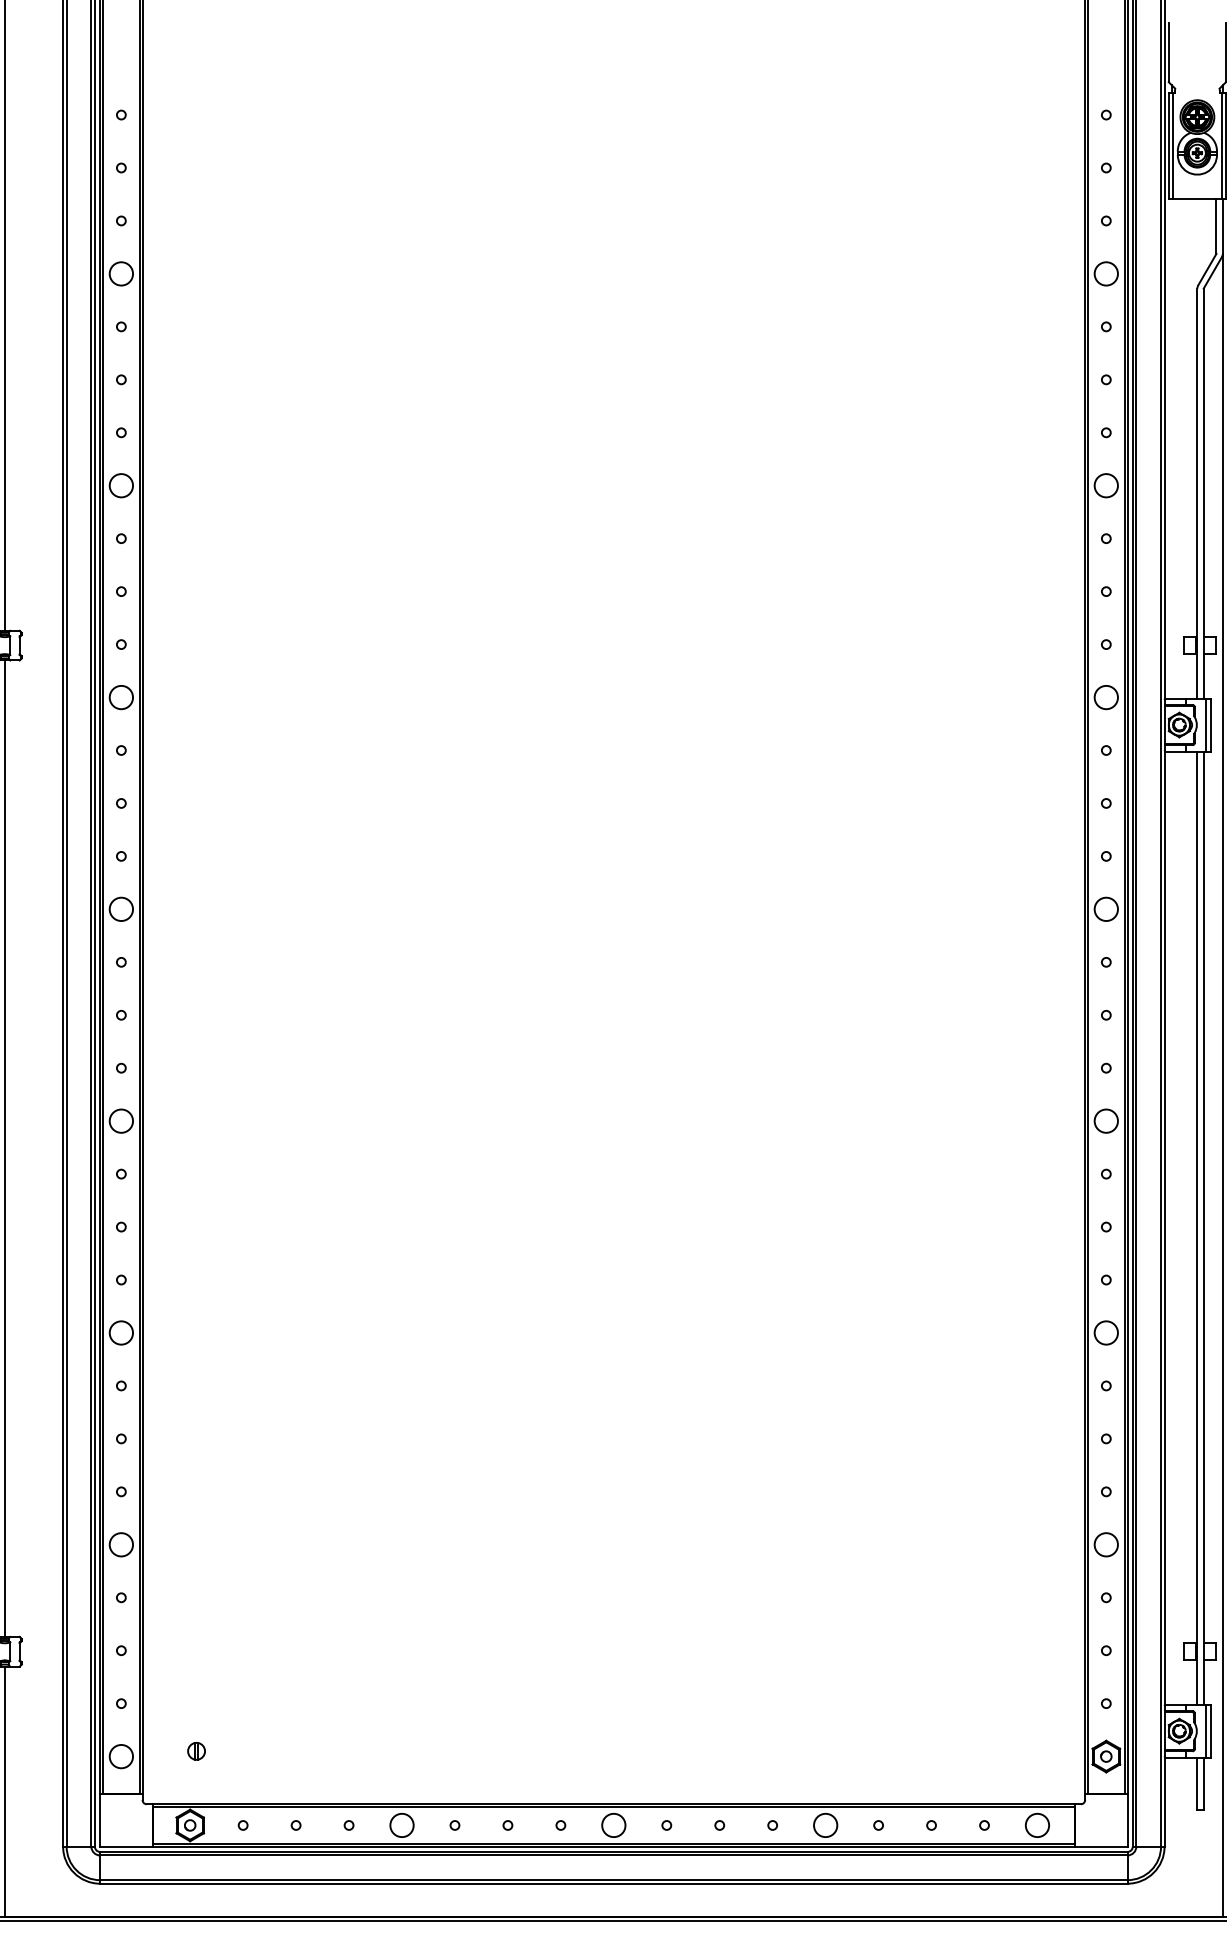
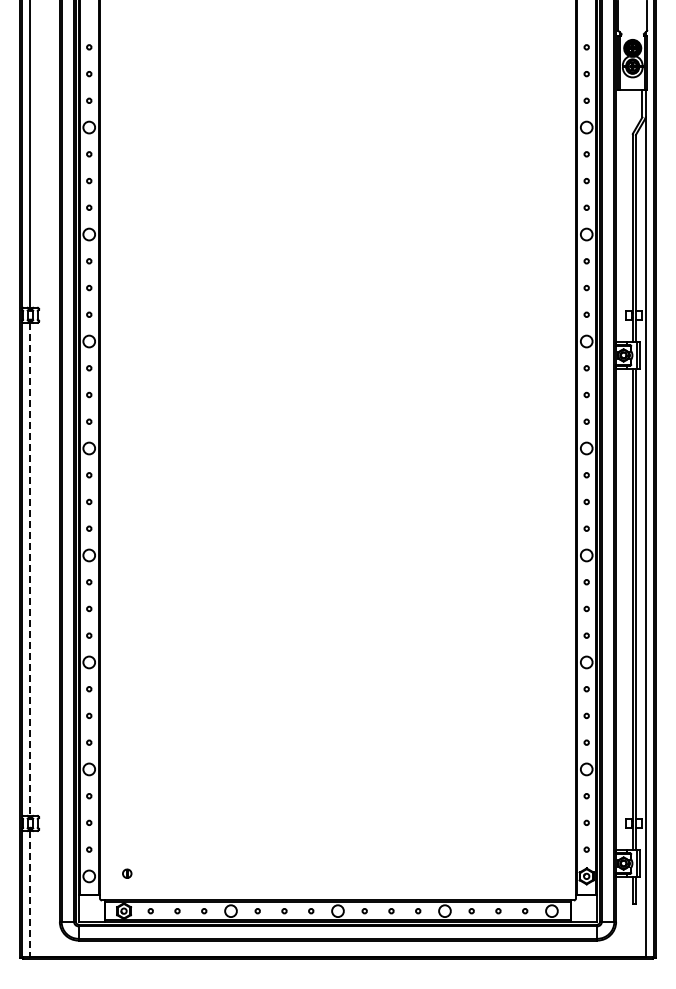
line: (5, 1148) -> (30, 569), solid -> dashed
line: (5, 1792) -> (30, 894), solid -> dashed

